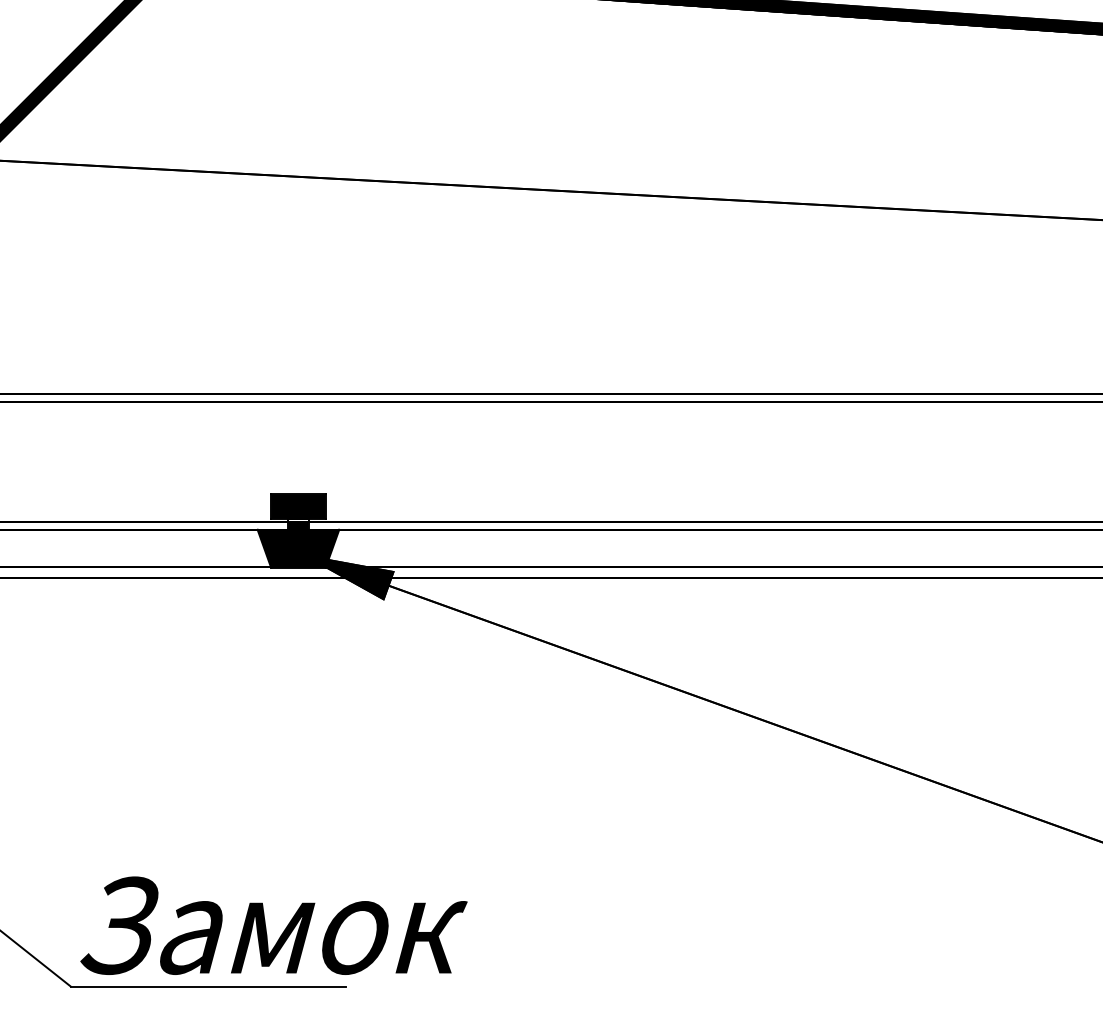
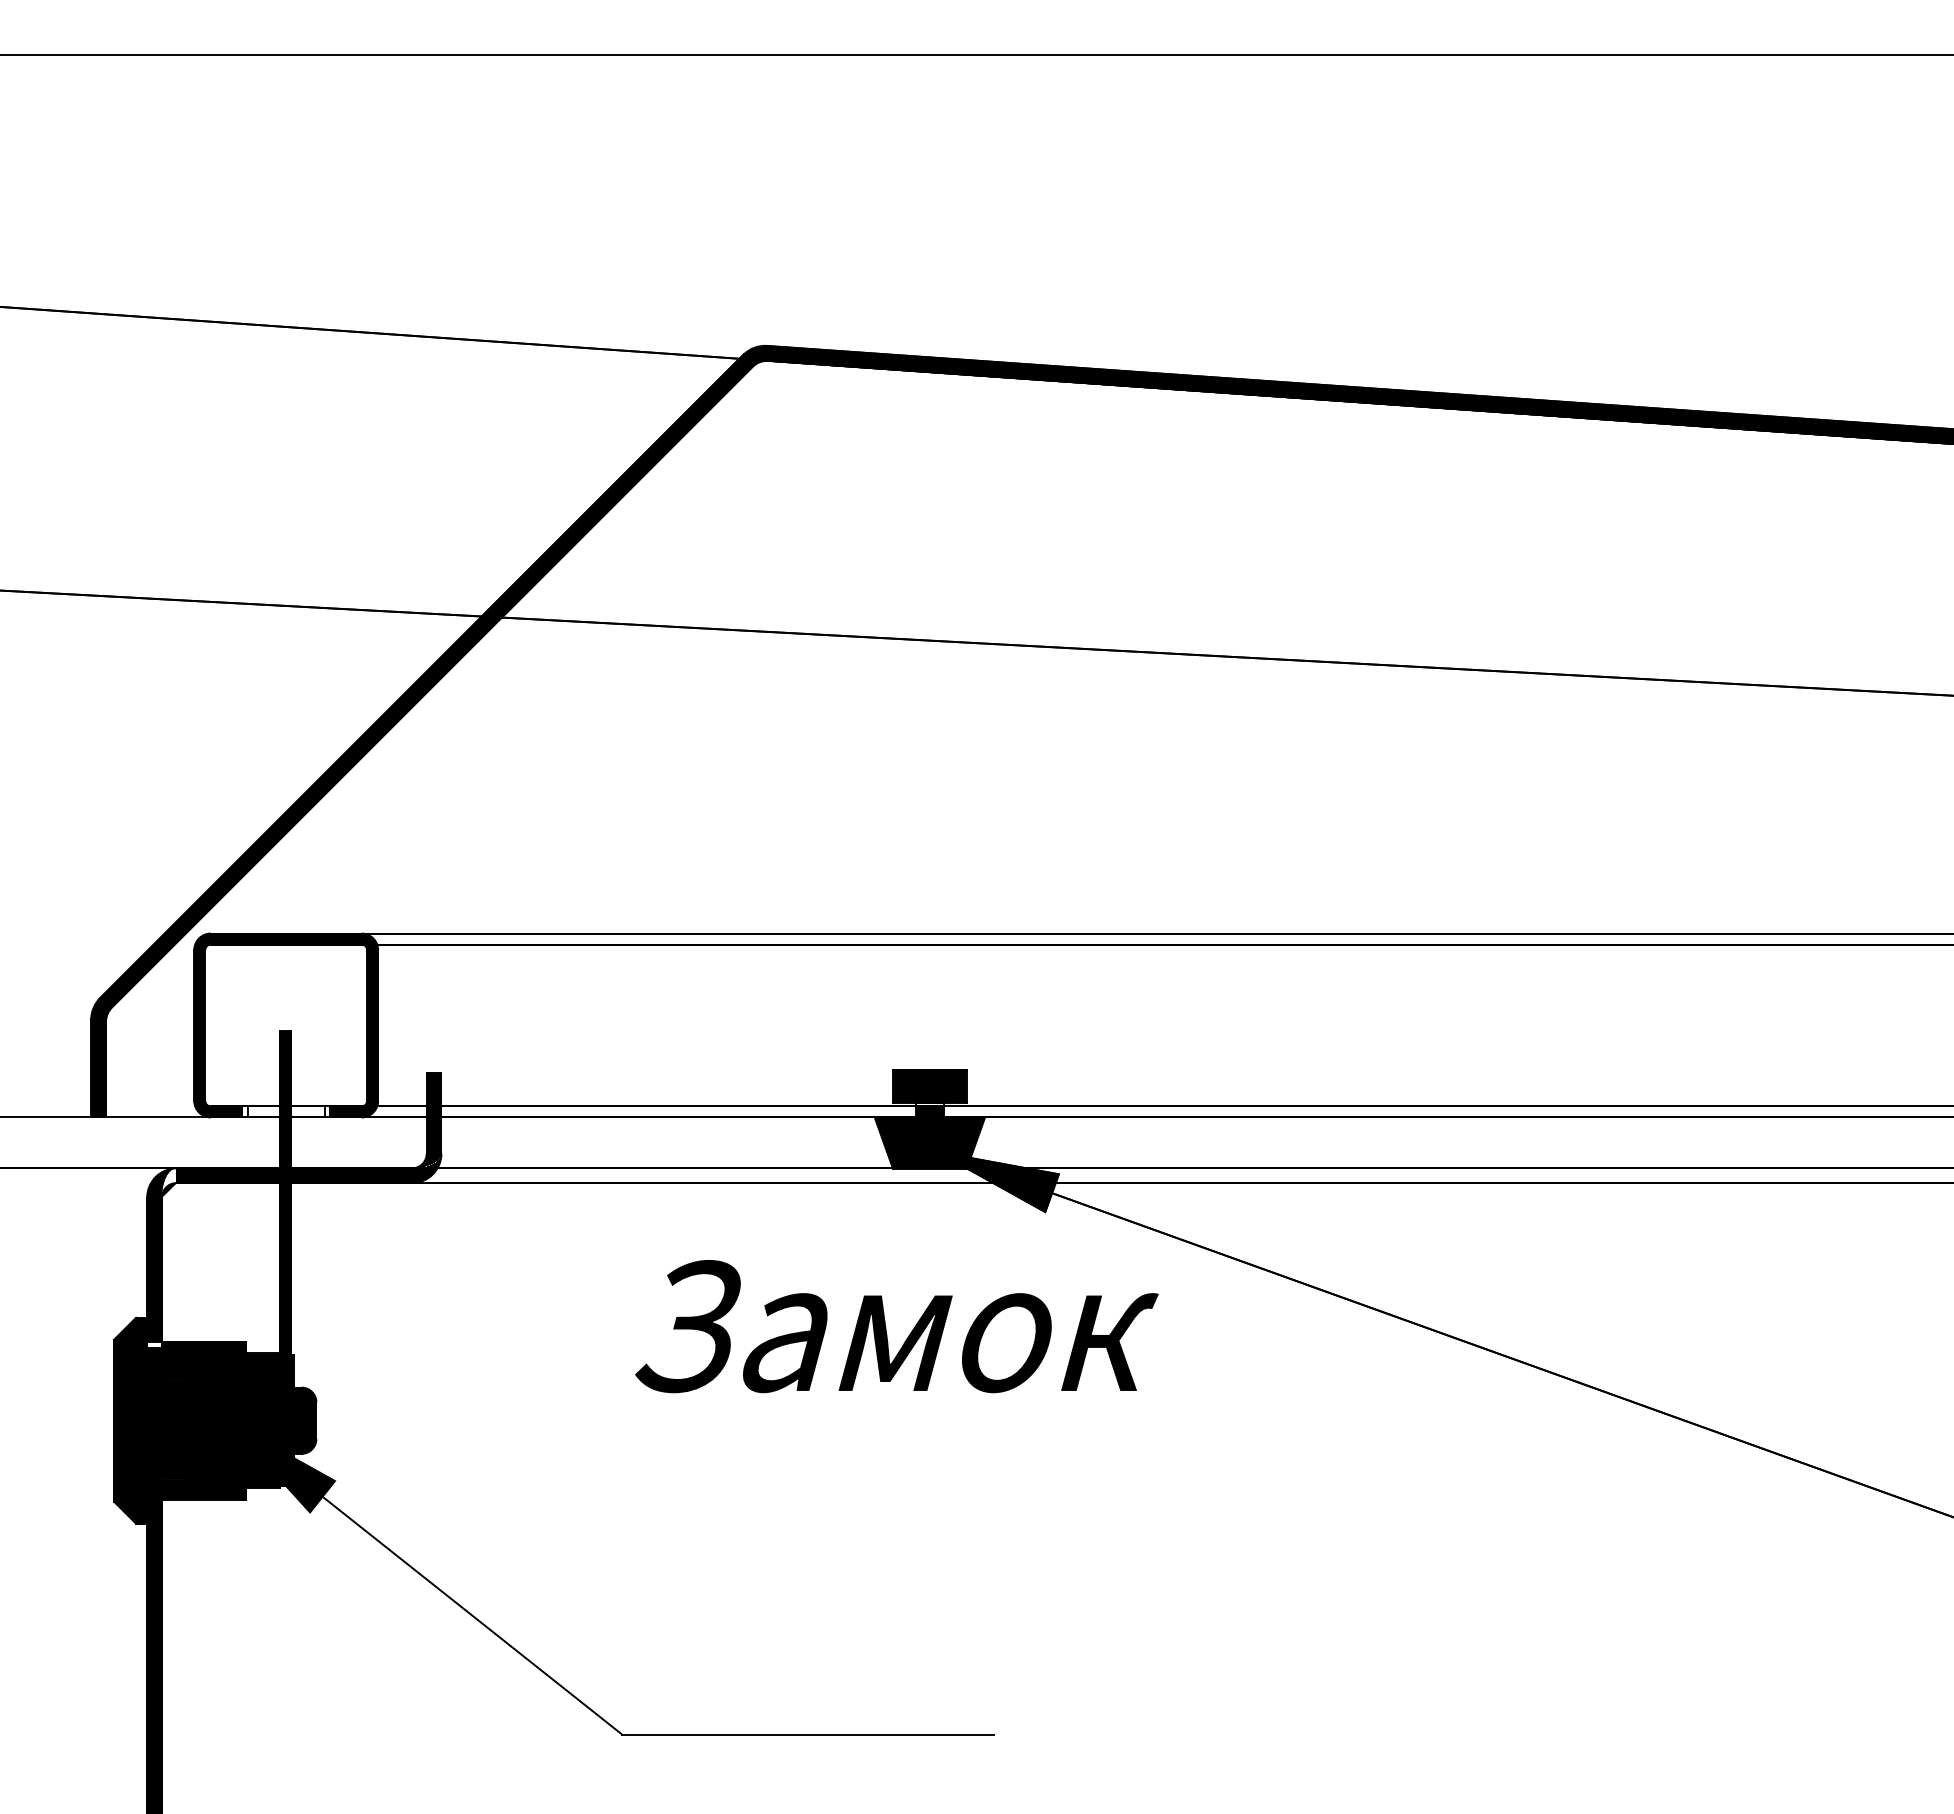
text: (273, 925) -> (896, 1326), moved

